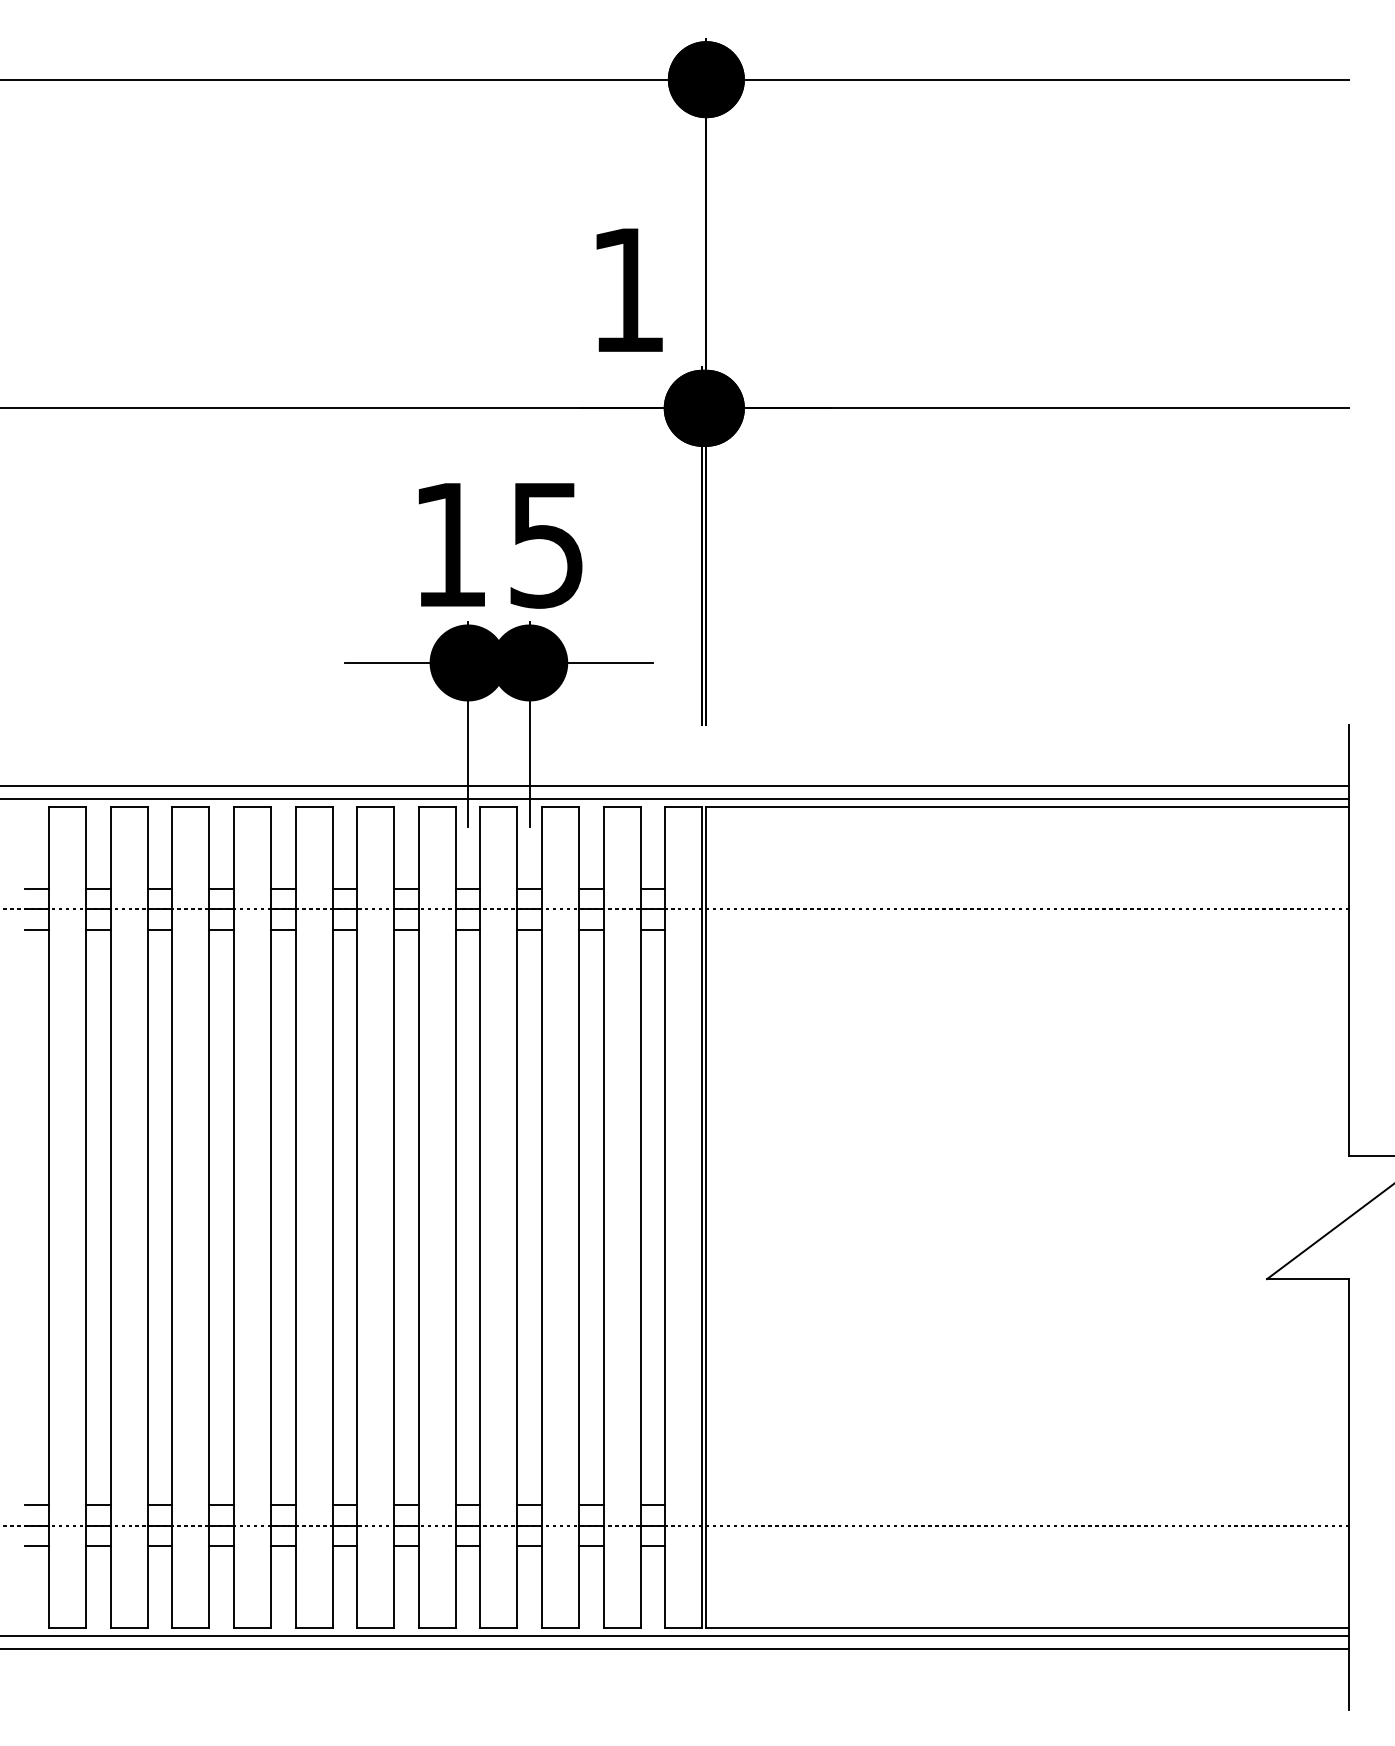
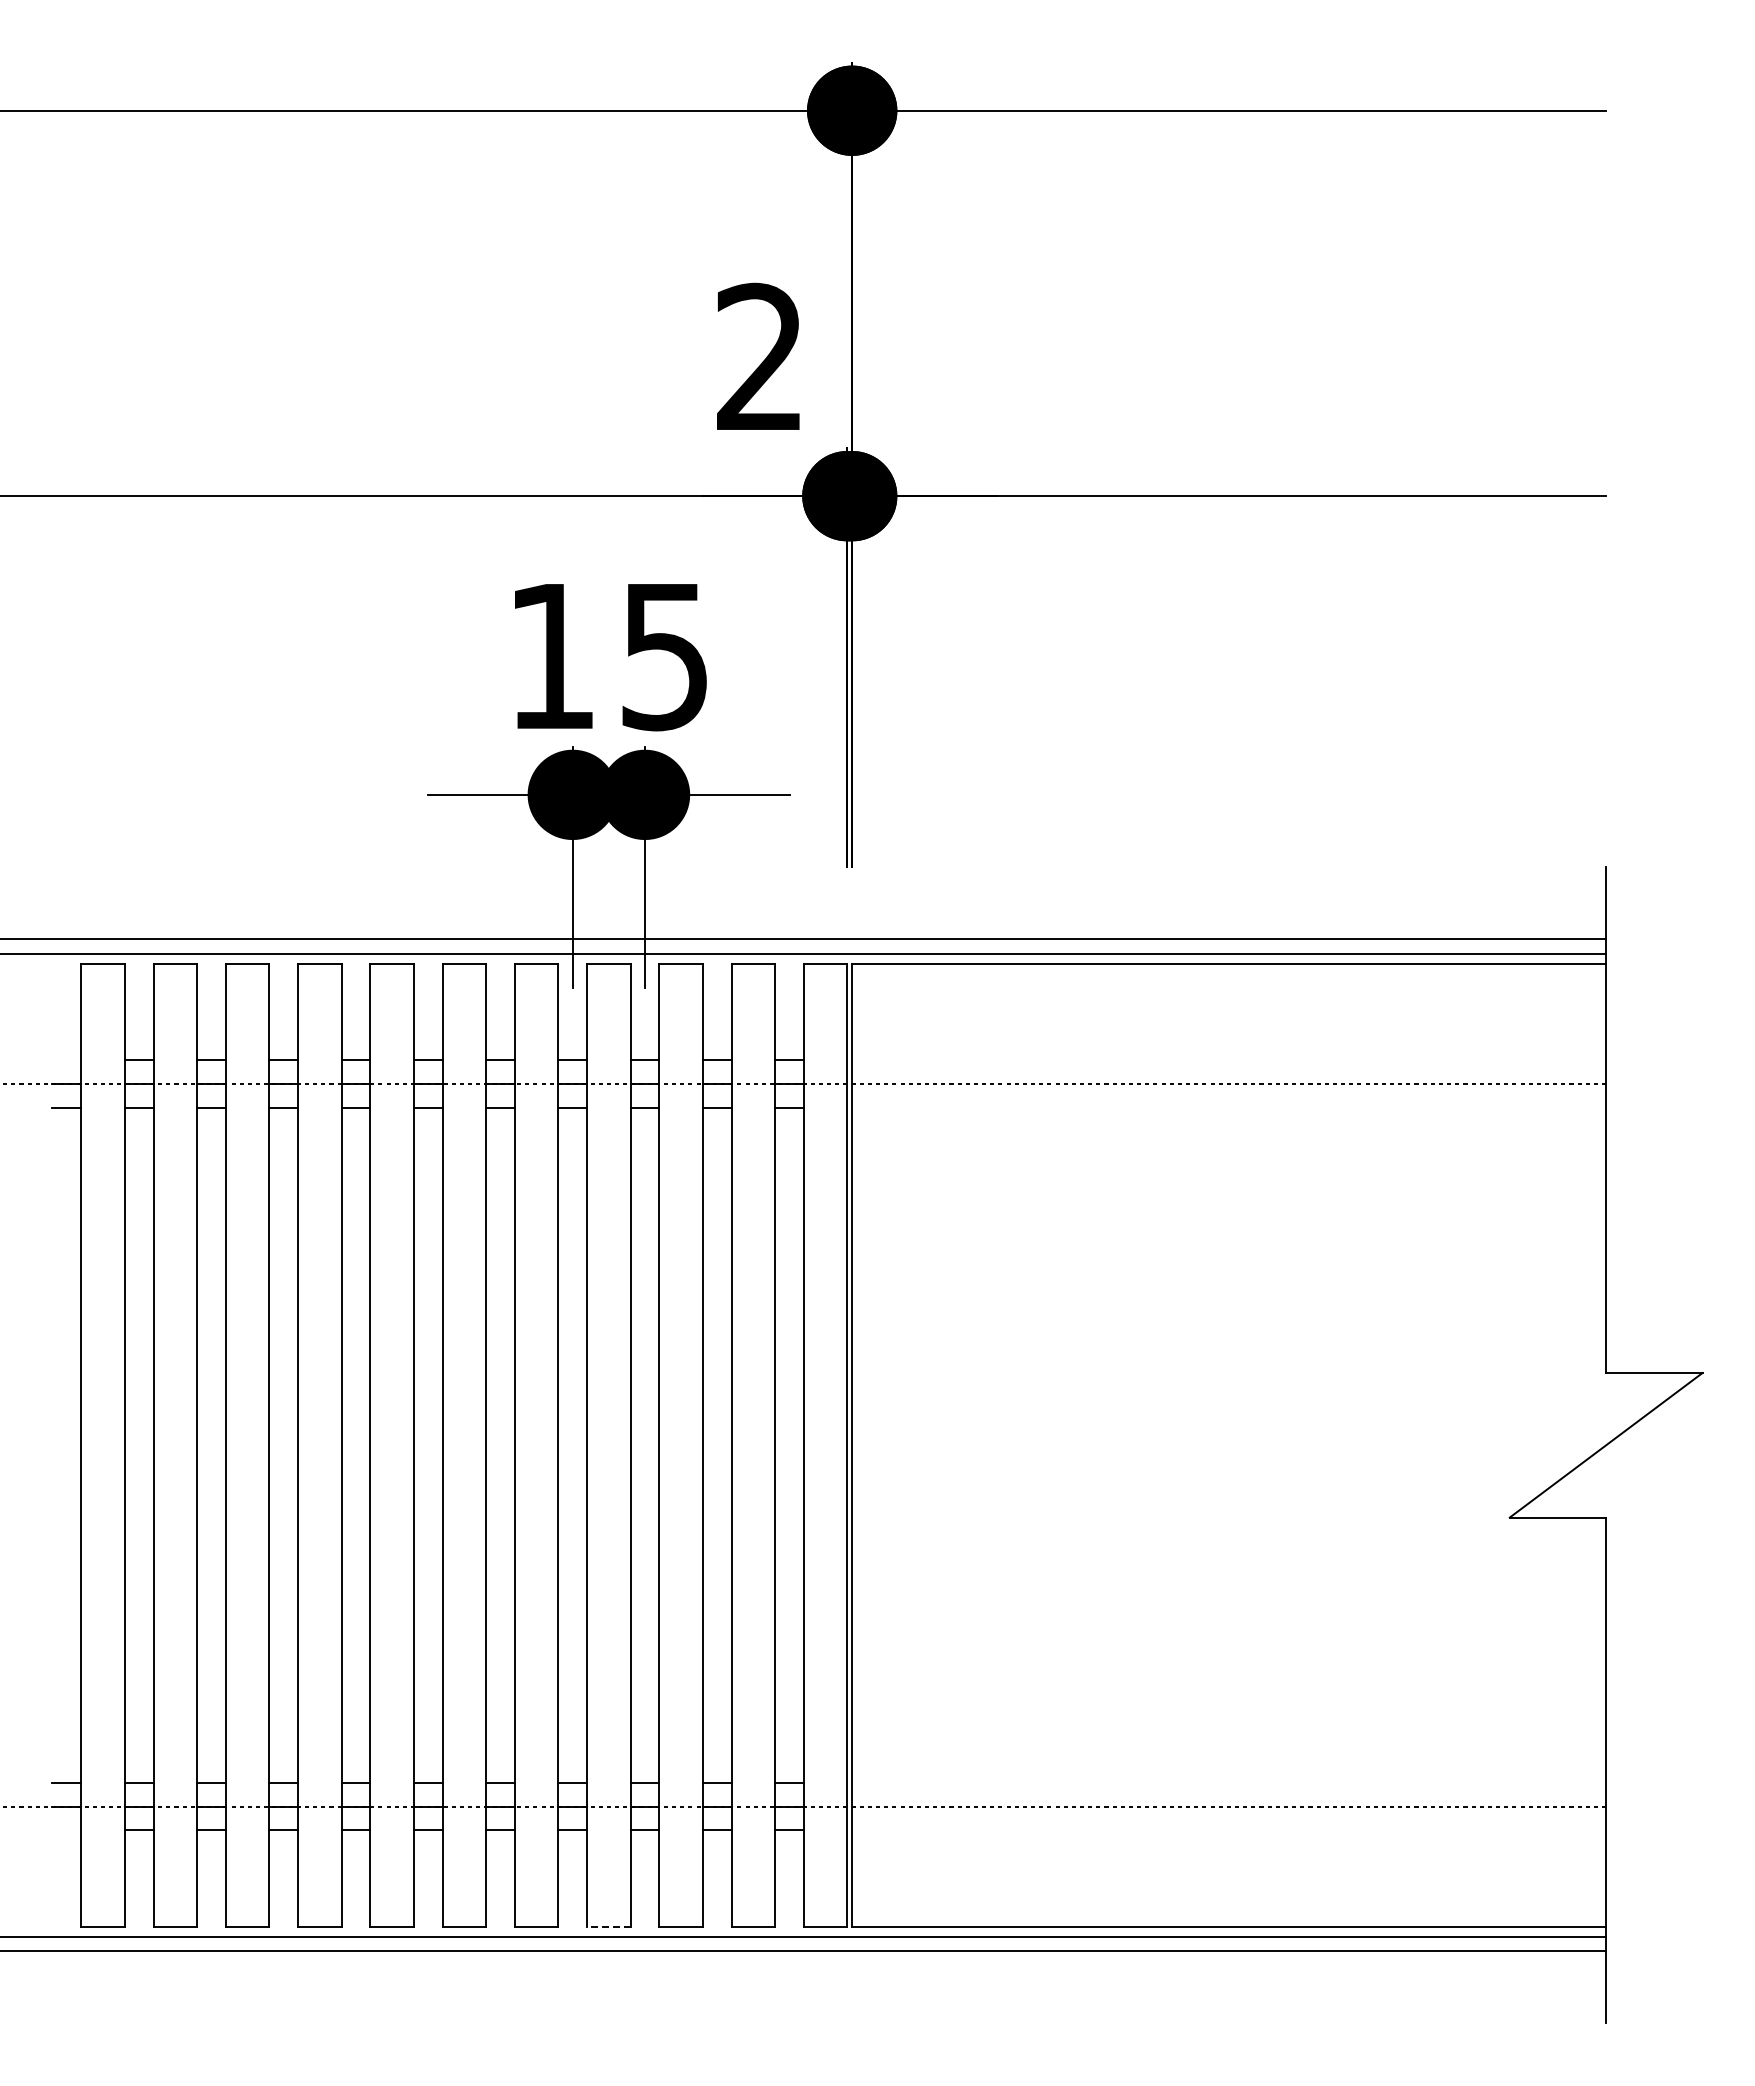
text: (626, 288) -> (758, 355), 1 -> 2
line: (36, 889) -> (66, 1060), removed
line: (36, 1545) -> (66, 1830), removed
line: (498, 1628) -> (608, 1927), solid -> dashed

